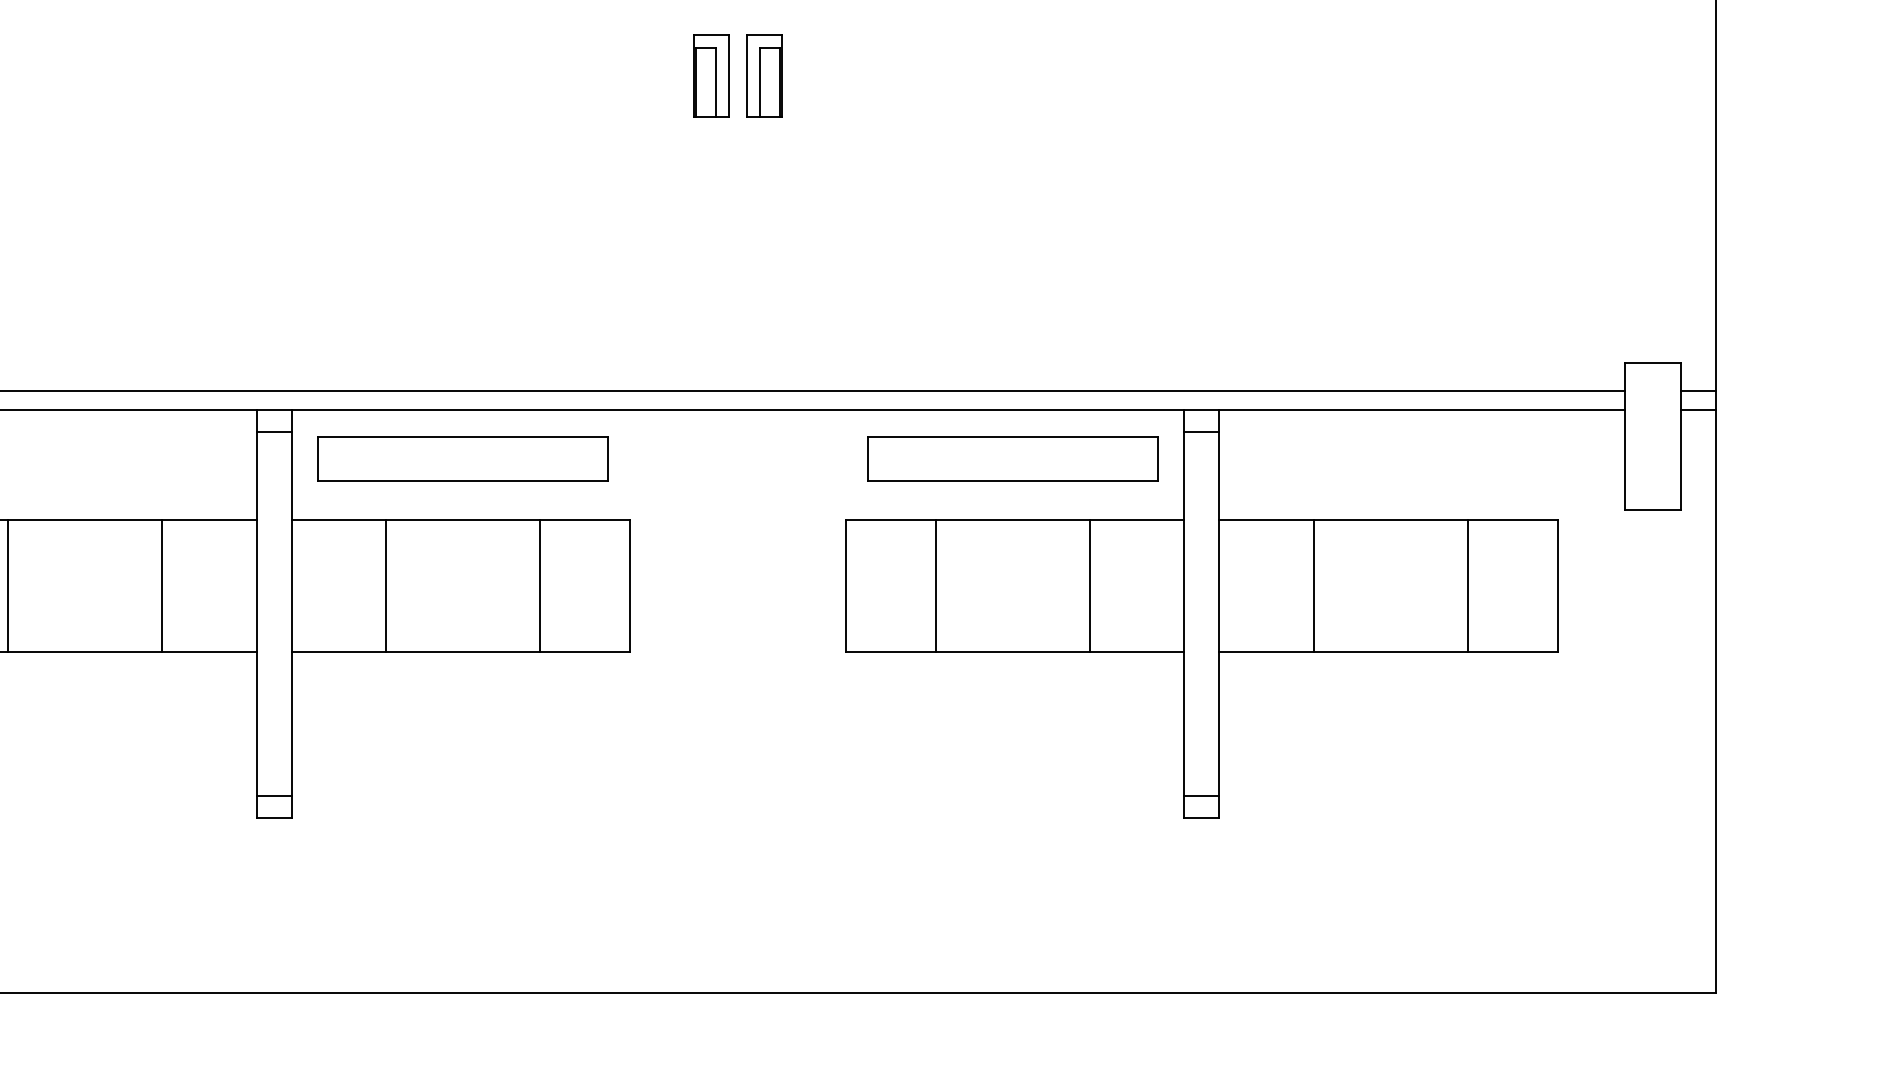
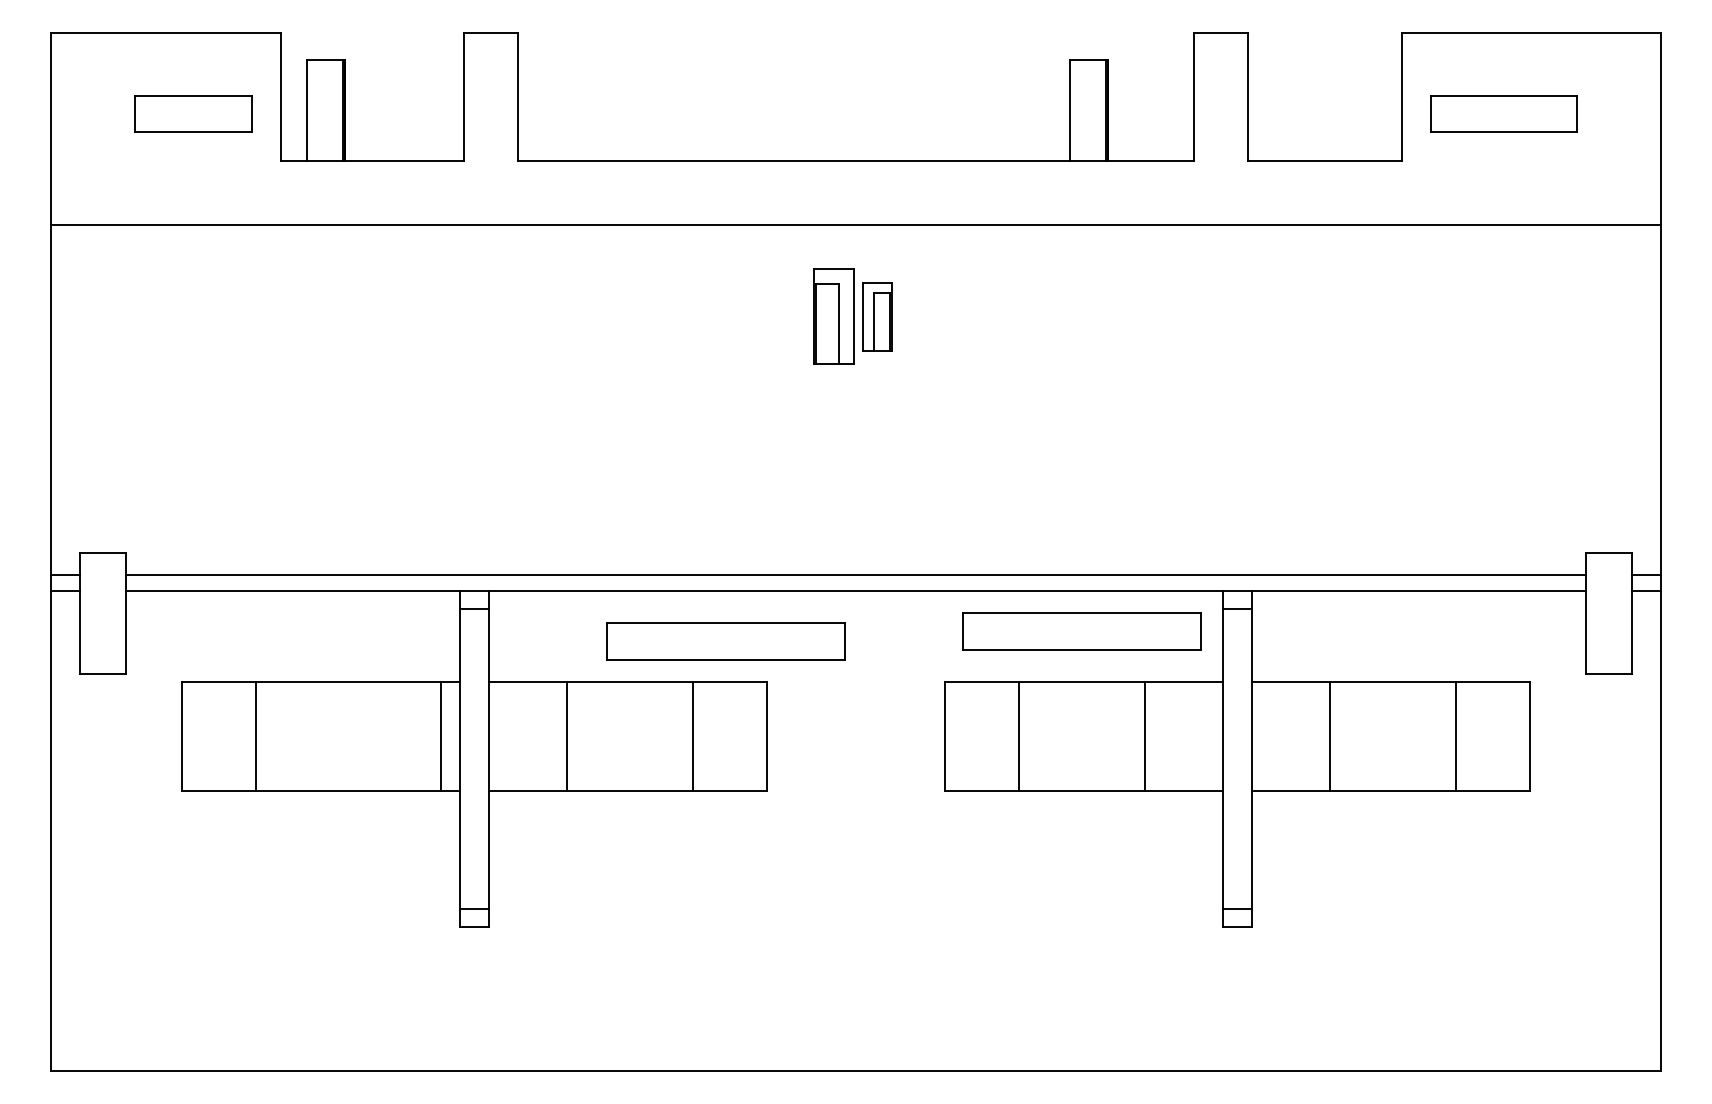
part: (711, 75) -> (834, 316), size x1.4
part: (462, 458) -> (725, 641), moved
line: (162, 586) -> (441, 736), moved

